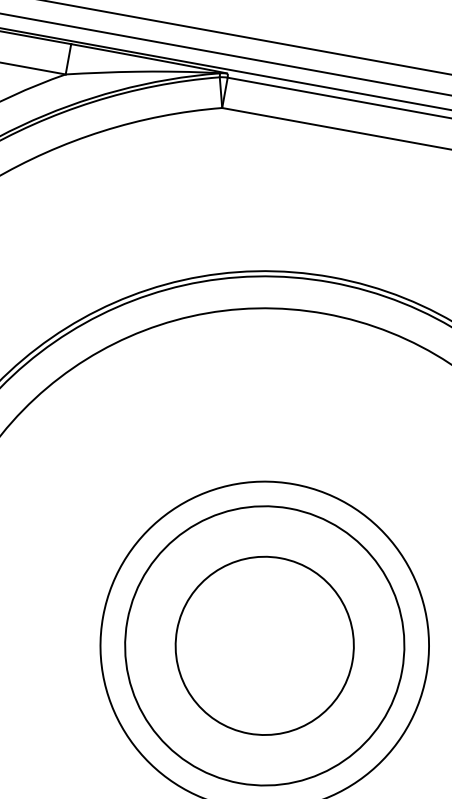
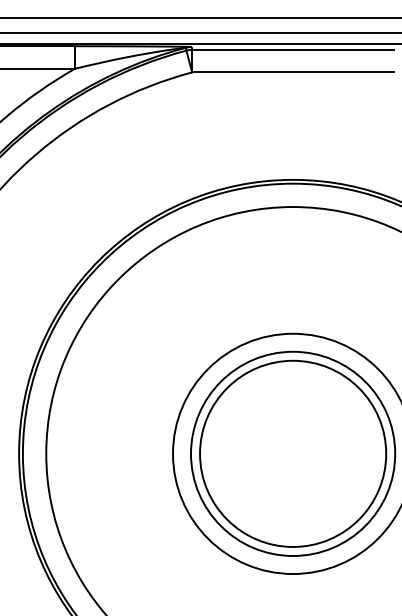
circle: (265, 645) -> (293, 453), size x1.43

